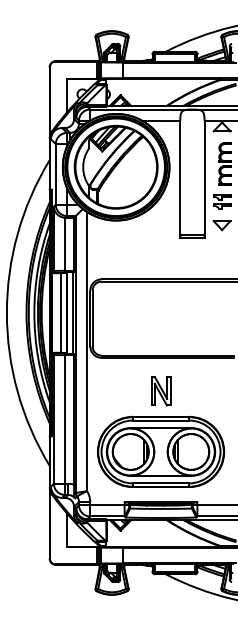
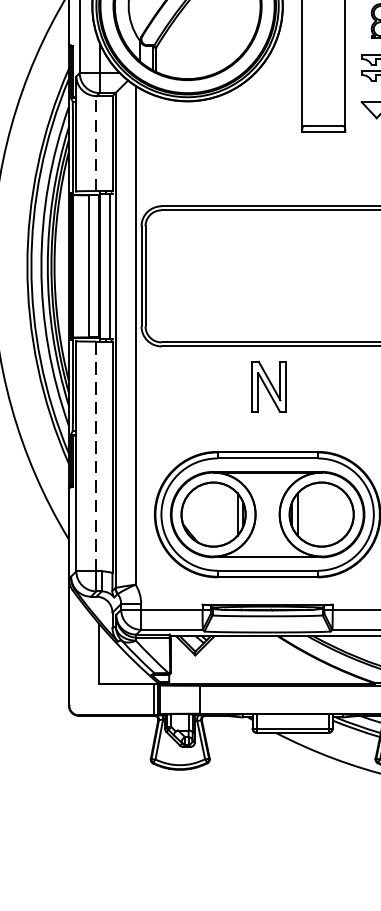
line: (65, 244) -> (97, 144), solid -> dashed
part: (161, 391) -> (270, 386), moved
line: (65, 418) -> (97, 454), solid -> dashed

